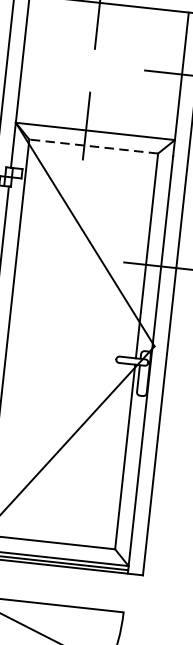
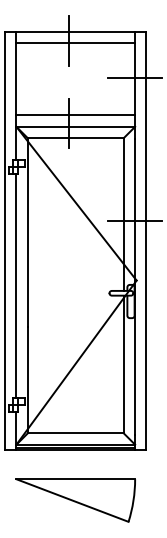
line: (107, 18) -> (75, 42), added
line: (96, 116) -> (75, 115), added
line: (93, 147) -> (75, 138), dashed -> solid

